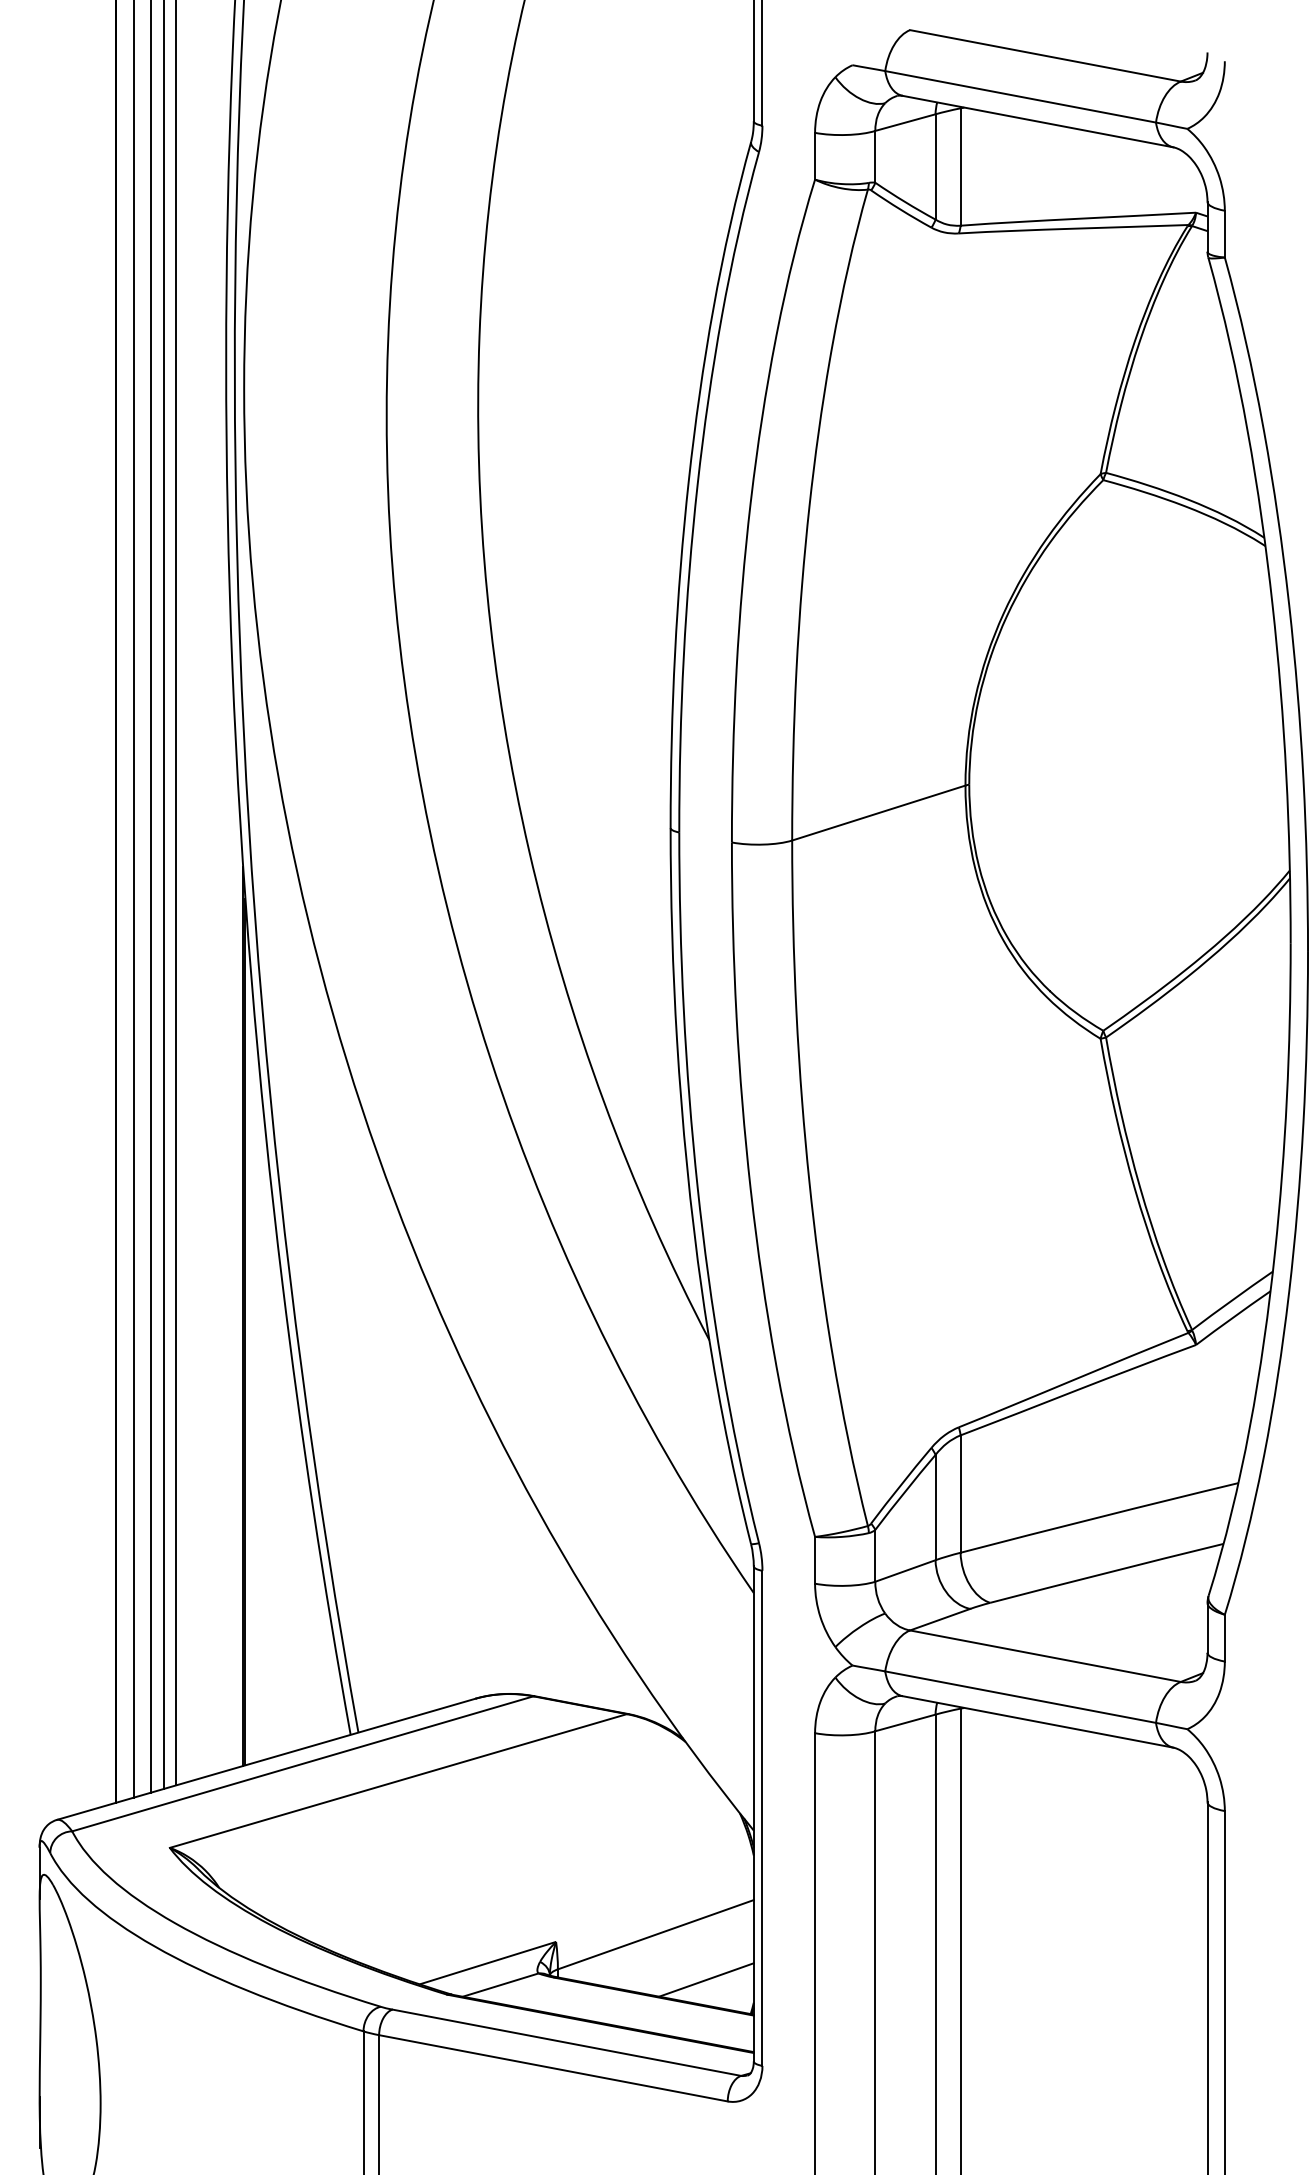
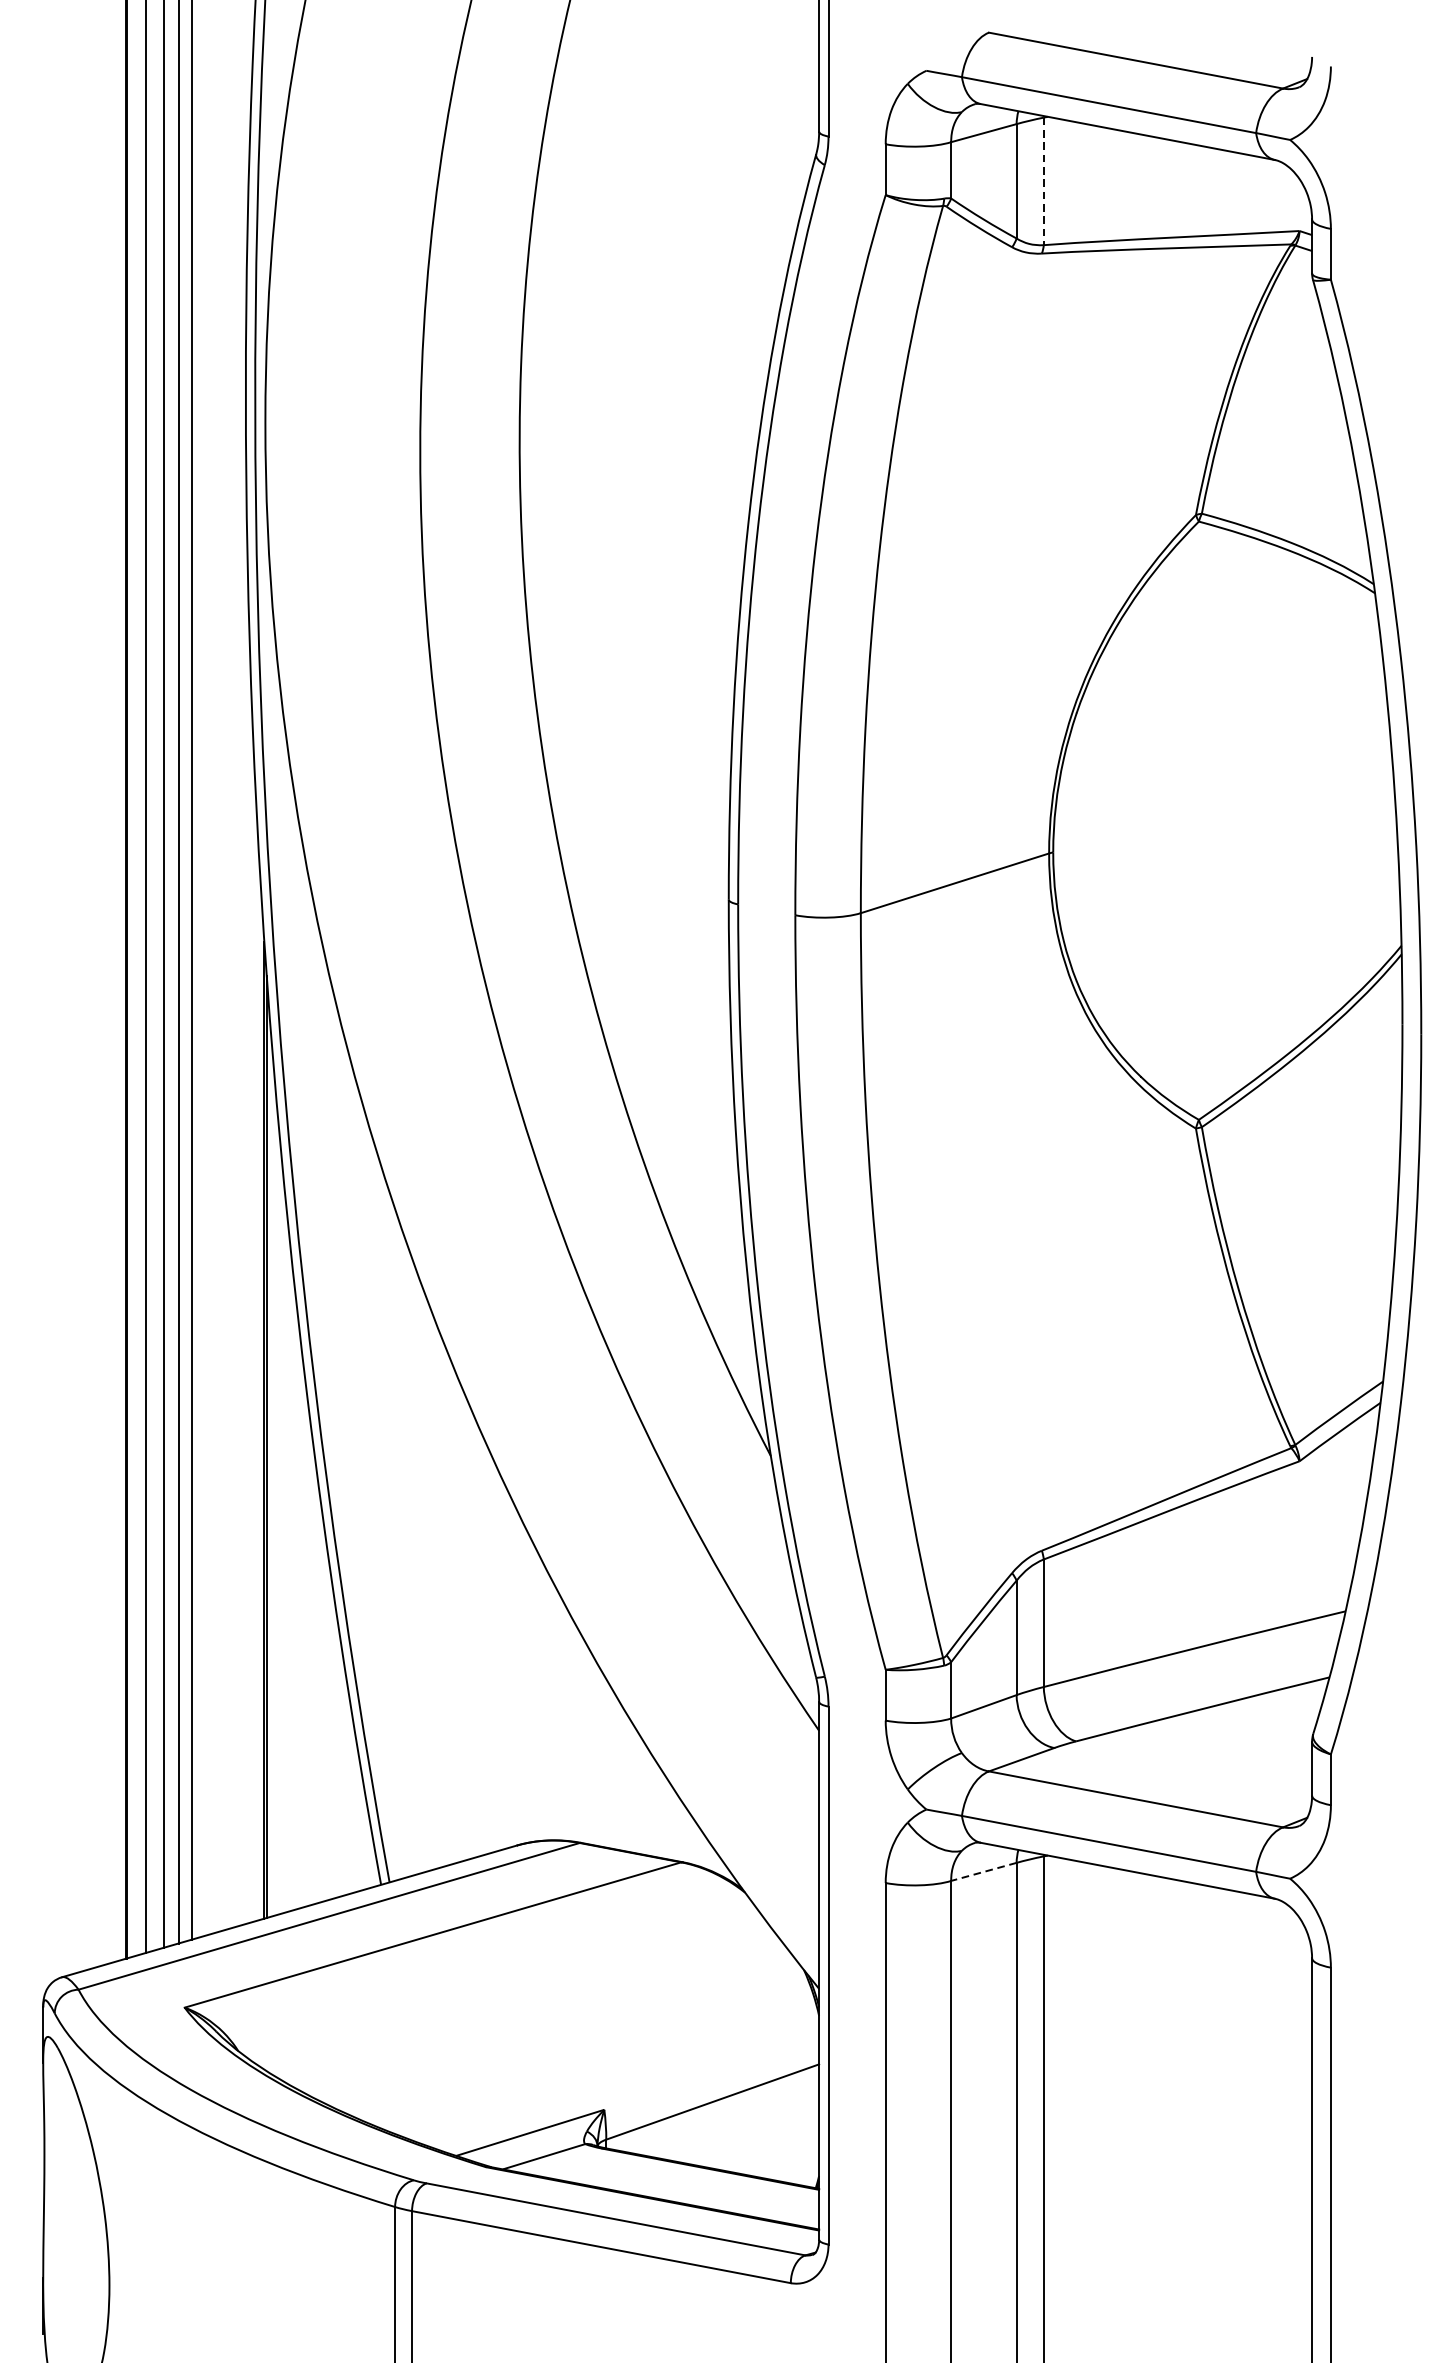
line: (960, 167) -> (1043, 181), solid -> dashed
line: (904, 1723) -> (982, 1872), solid -> dashed
line: (706, 1979) -> (767, 2150), removed

